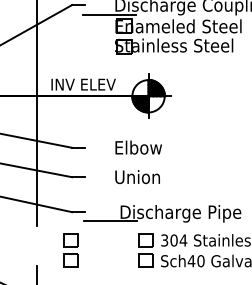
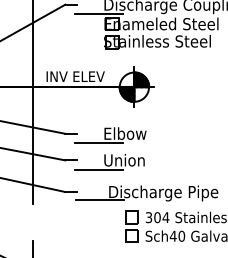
line: (109, 158) -> (99, 143), added
line: (109, 187) -> (99, 169), added
part: (70, 250) -> (63, 226), removed

